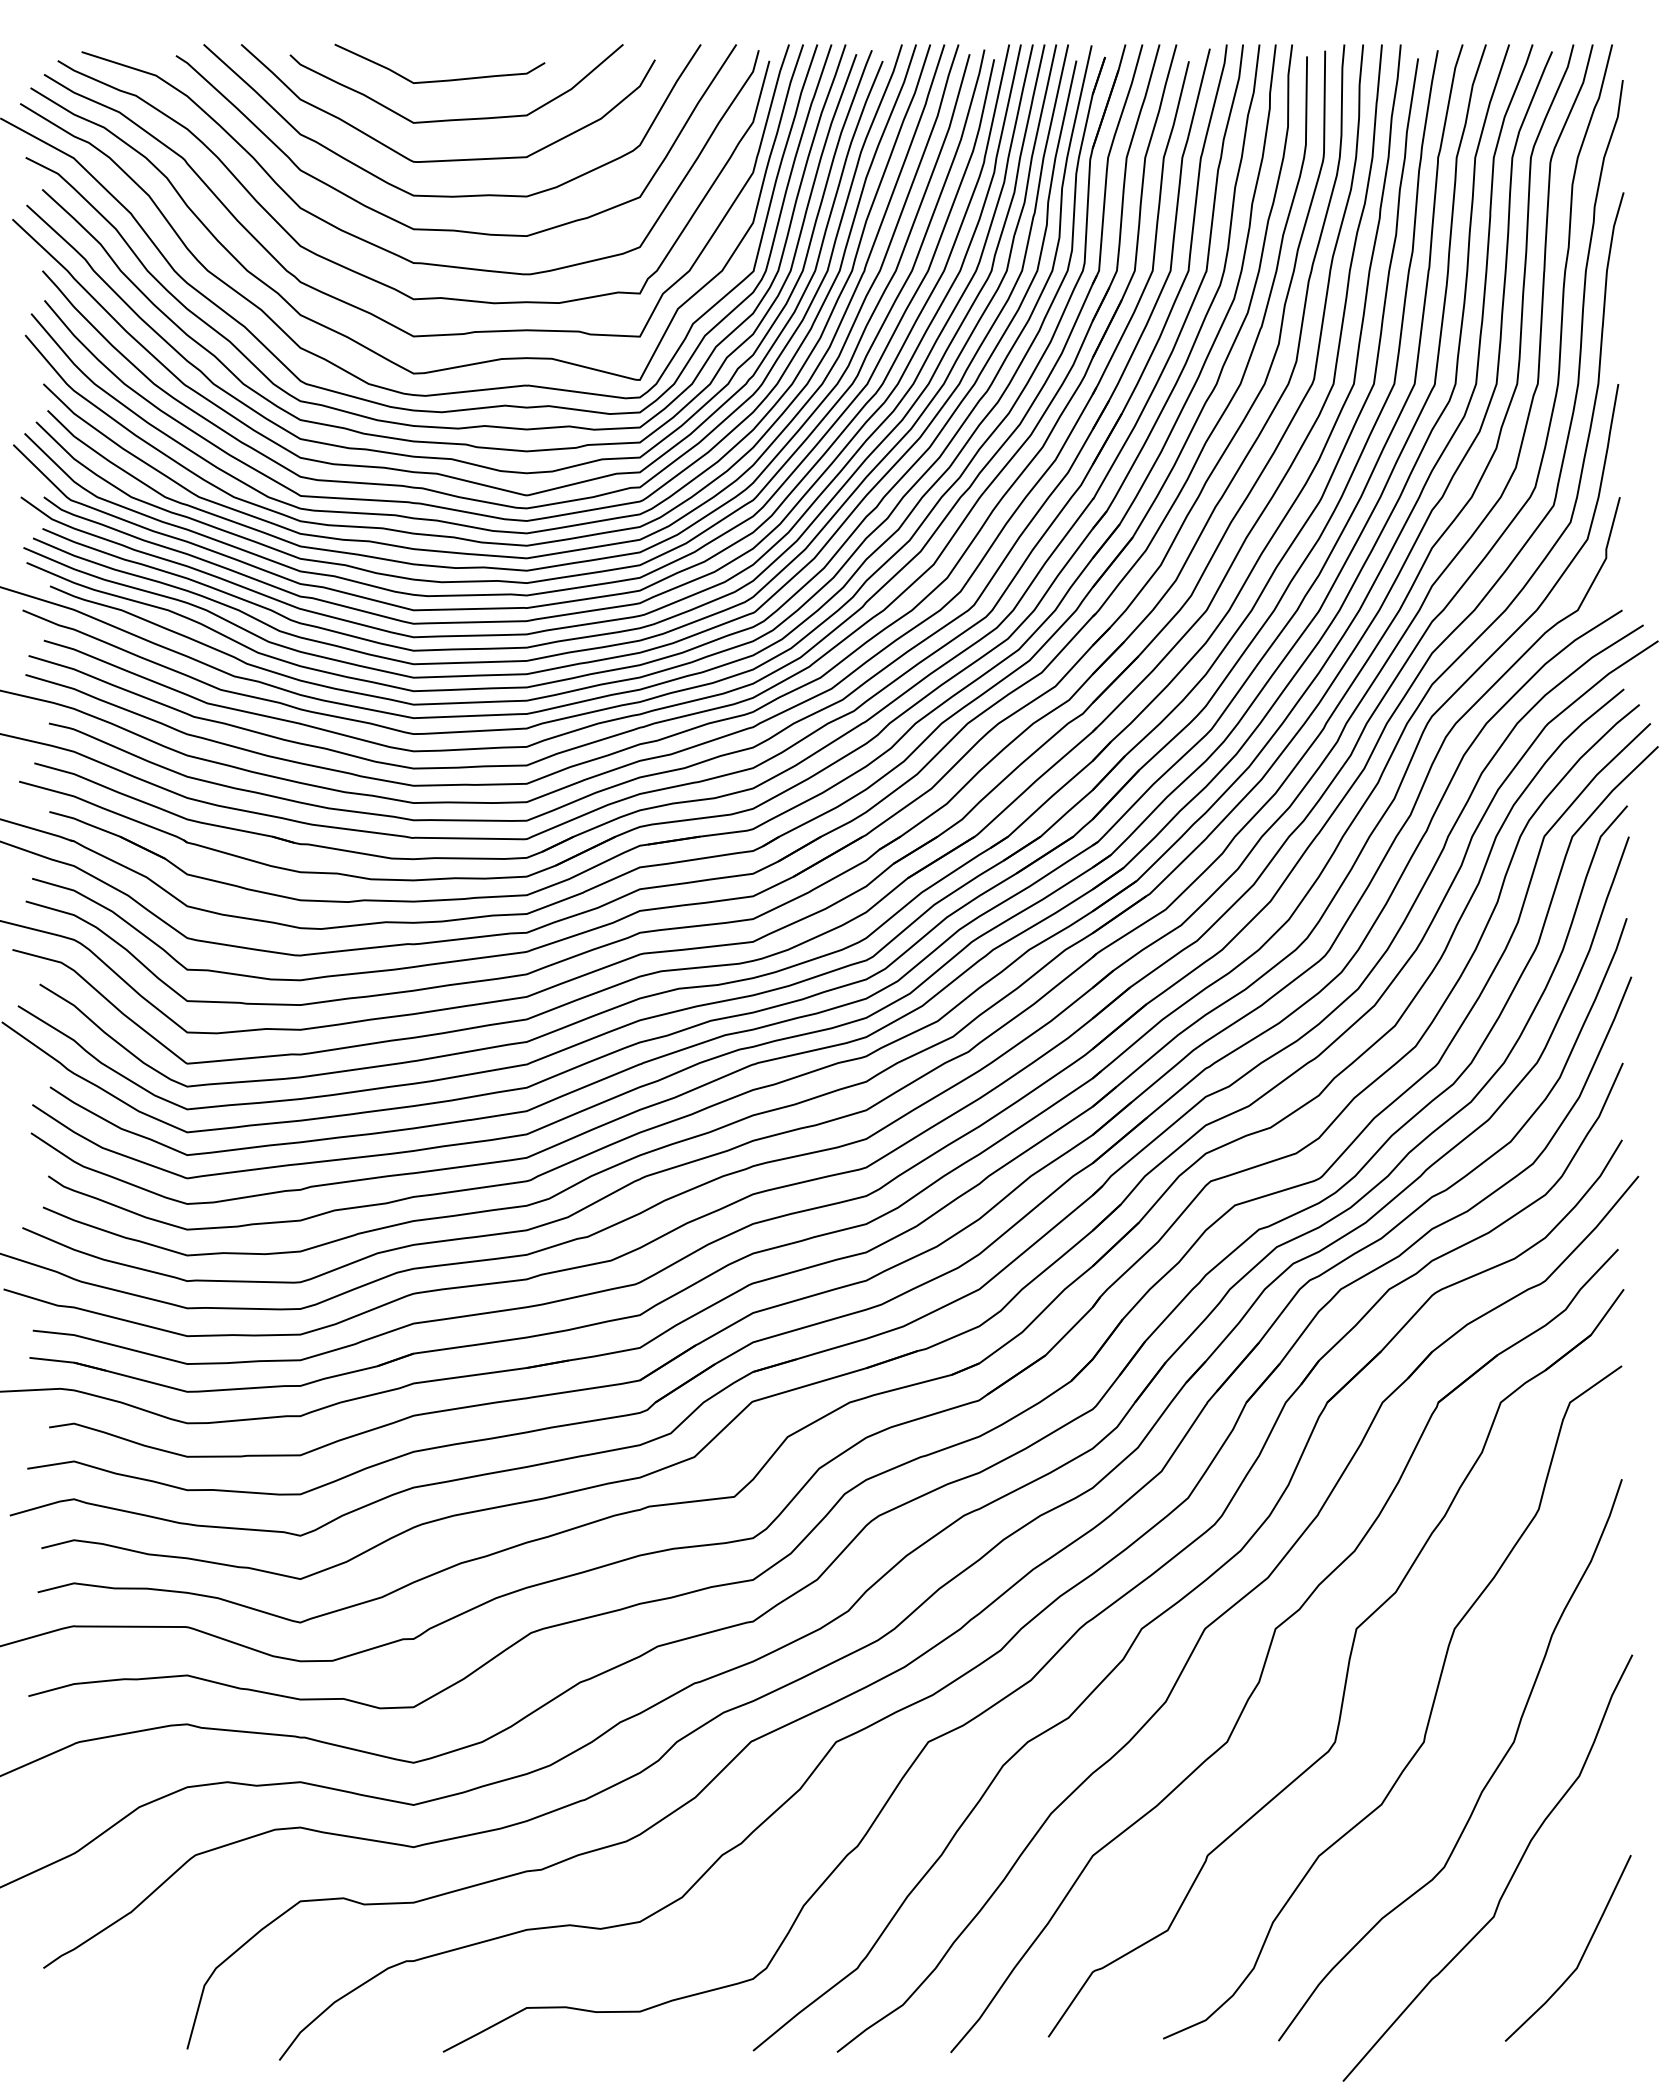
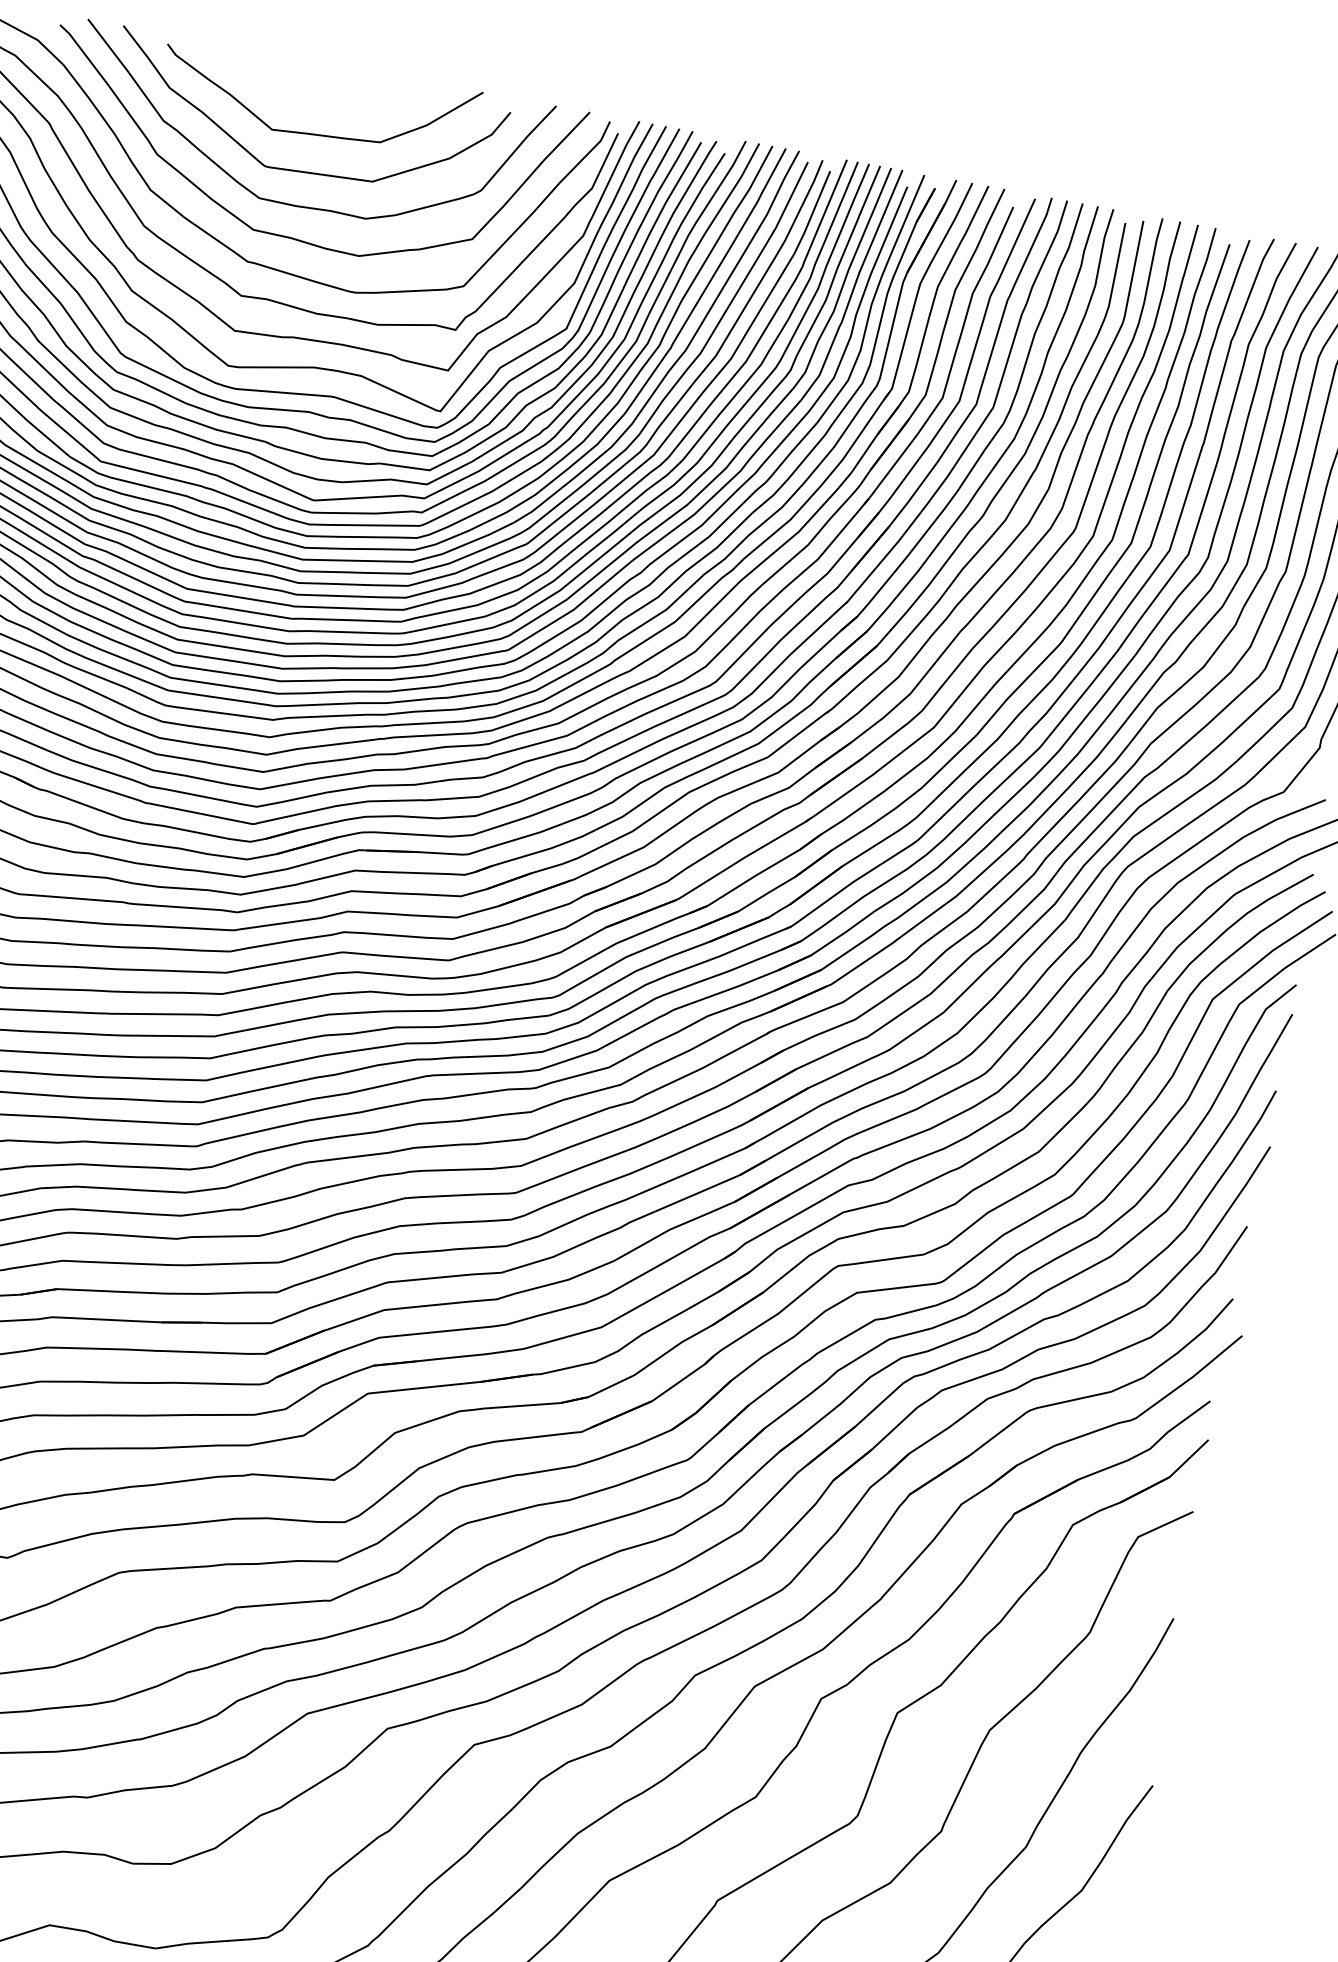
curve: (439, 80) -> (303, 94), removed

